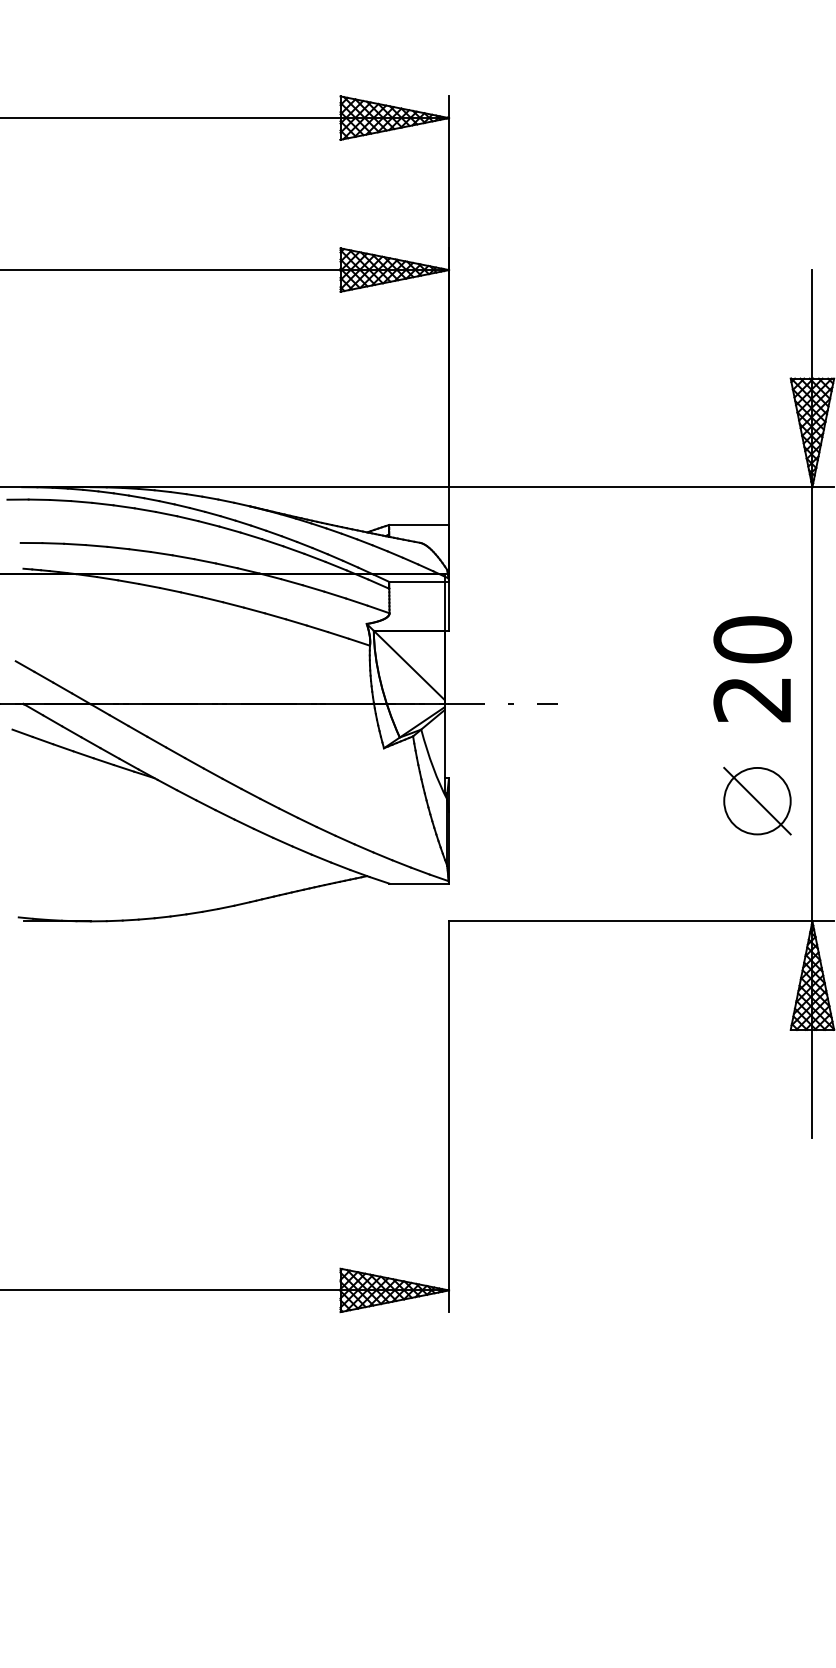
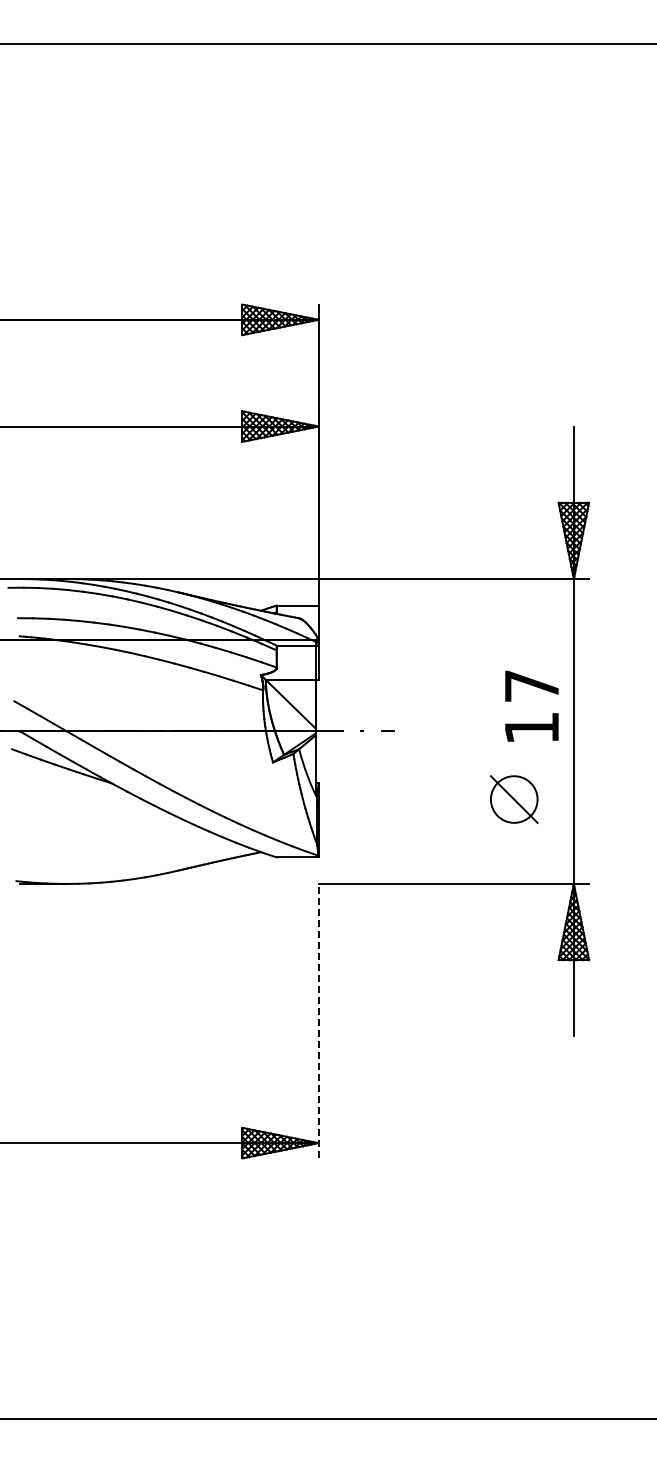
text: (752, 668) -> (531, 706), 20 -> 17
part: (756, 801) -> (513, 799), moved
line: (448, 1115) -> (318, 1020), solid -> dashed

